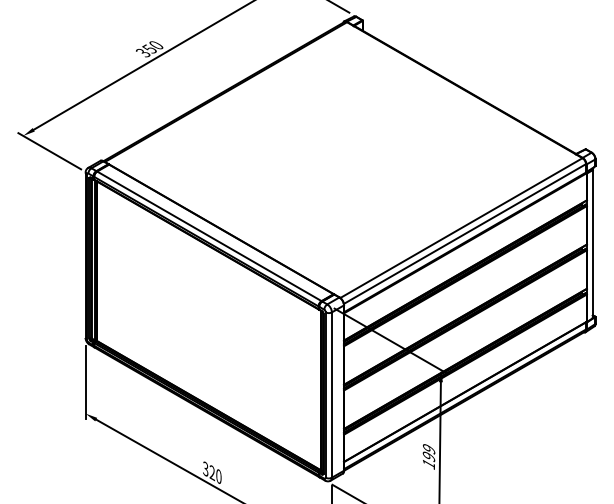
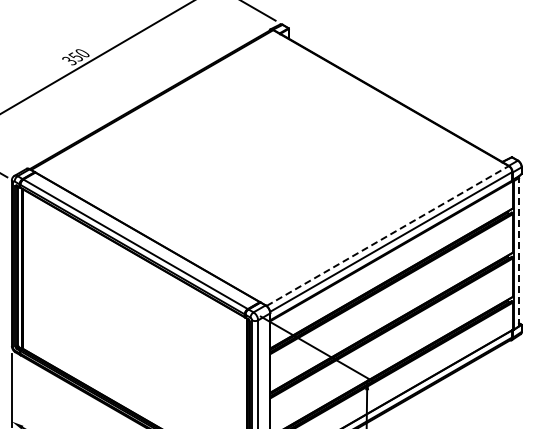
line: (461, 228) -> (387, 236), solid -> dashed
line: (592, 243) -> (518, 251), solid -> dashed

